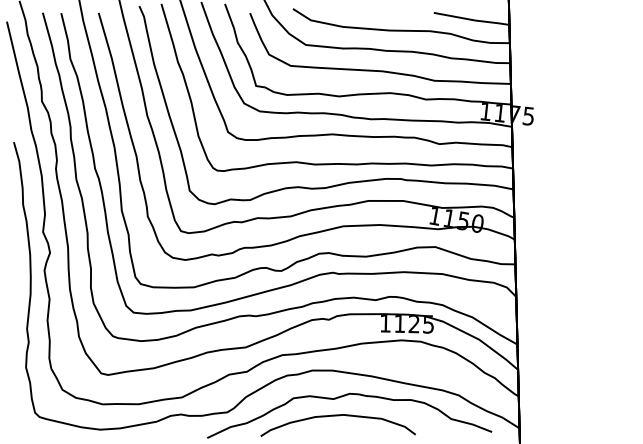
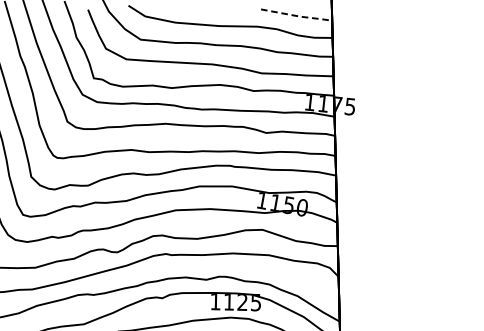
line: (472, 20) -> (297, 16), solid -> dashed

